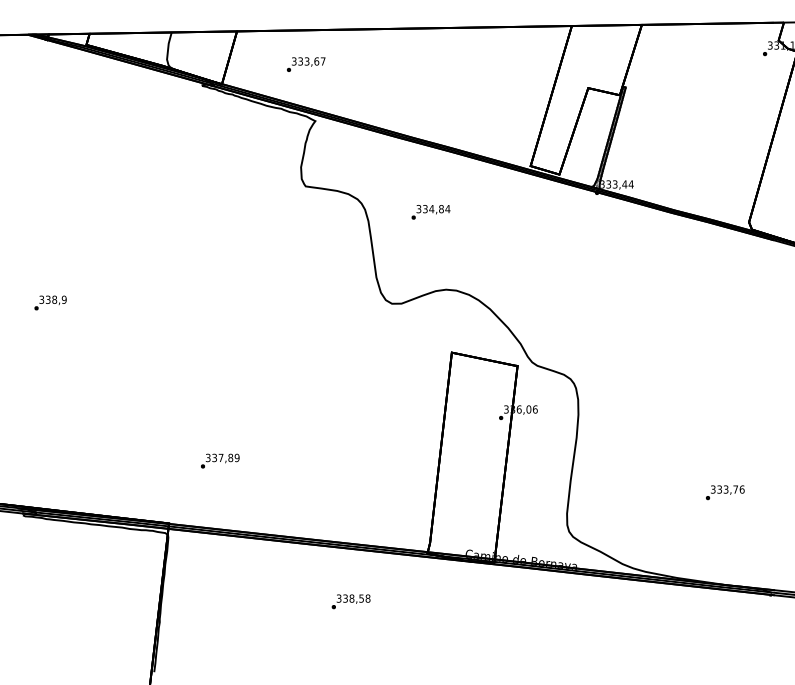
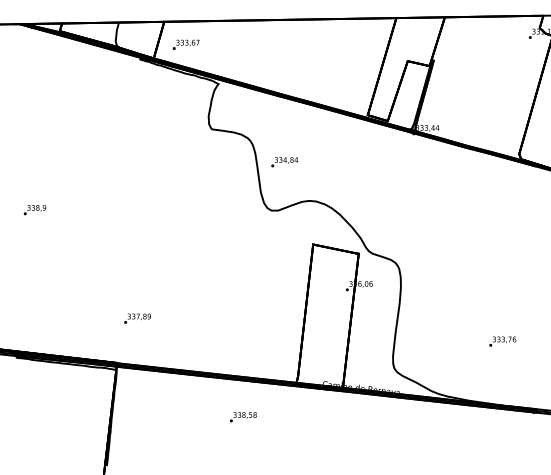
text: (305, 64) -> (185, 44), moved
text: (430, 212) -> (284, 162), moved
text: (220, 460) -> (137, 318), moved

